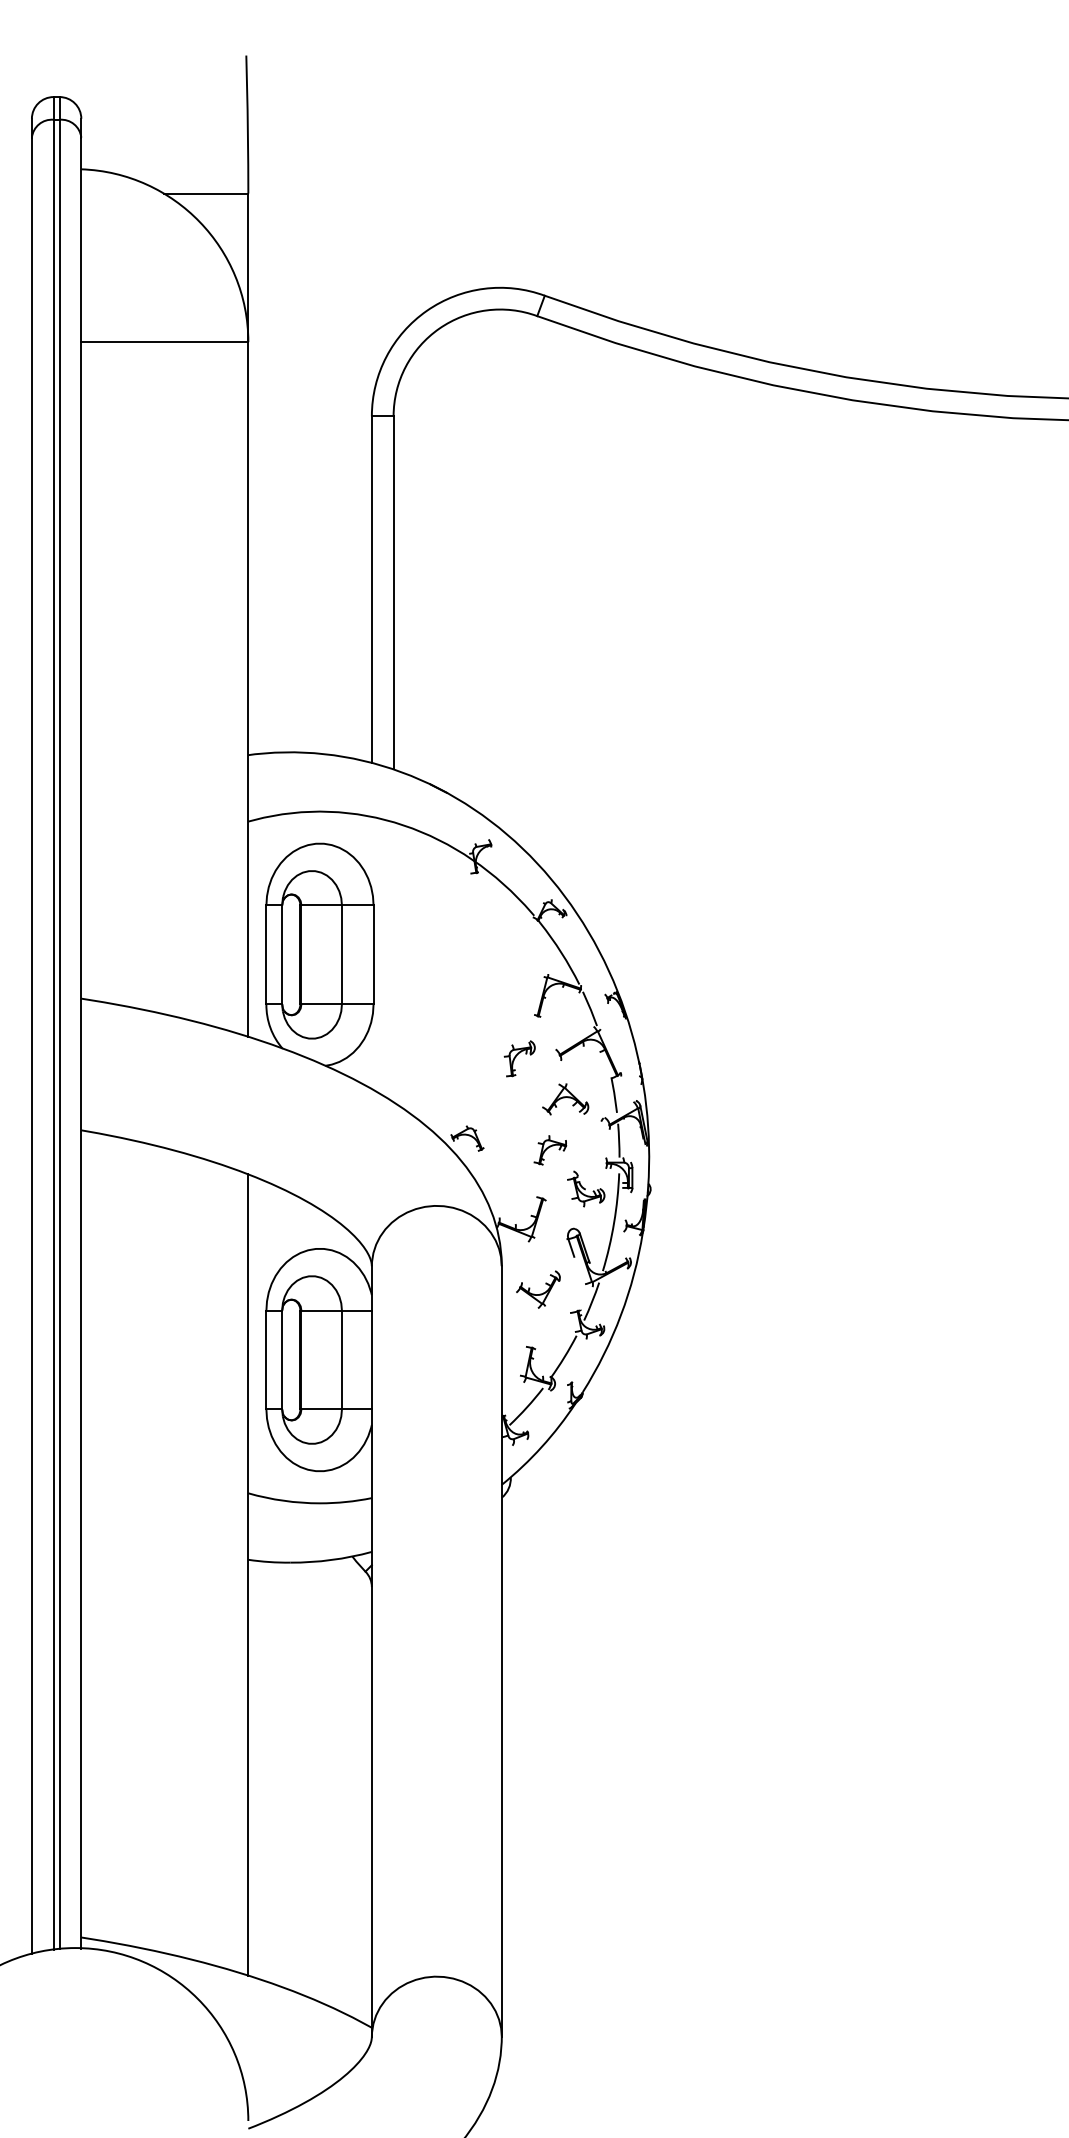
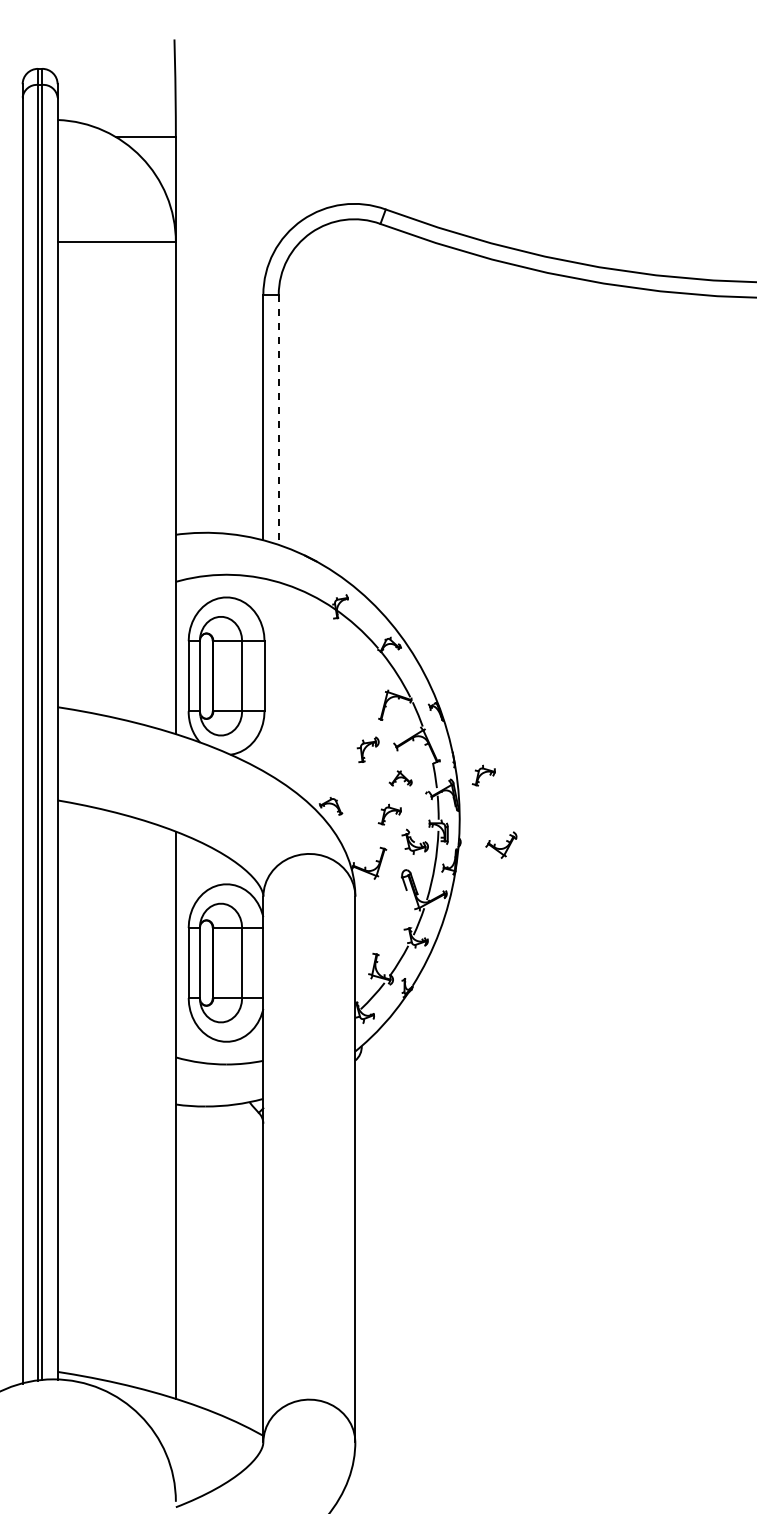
line: (393, 593) -> (278, 420), solid -> dashed
part: (682, 1095) -> (483, 775), added
part: (565, 1099) -> (400, 778), size x0.7
part: (538, 1288) -> (501, 844), moved

